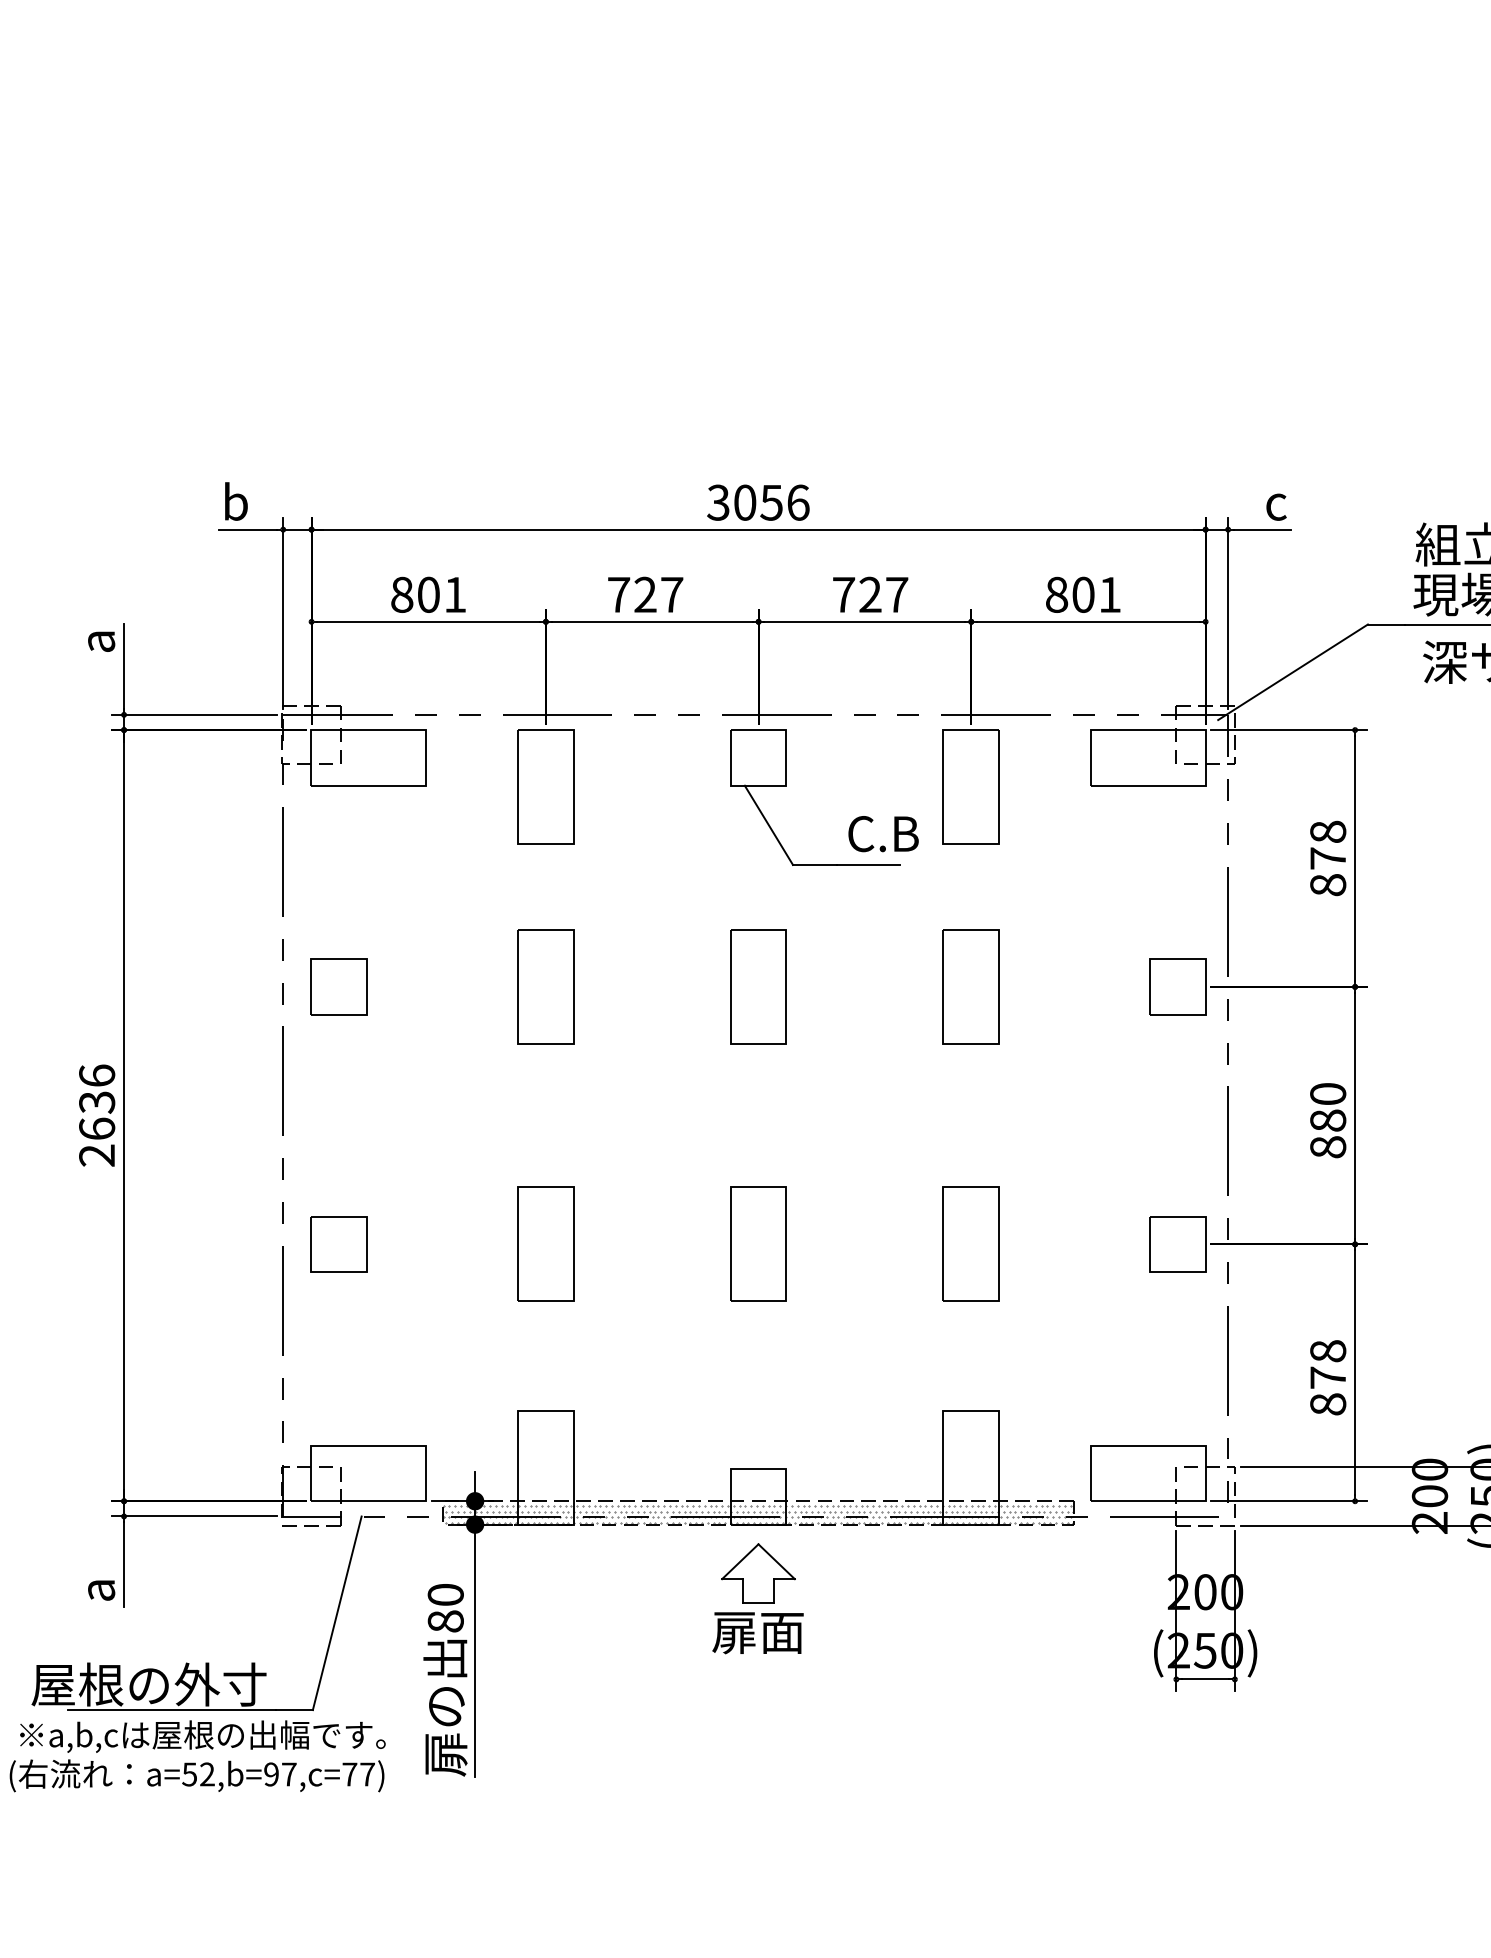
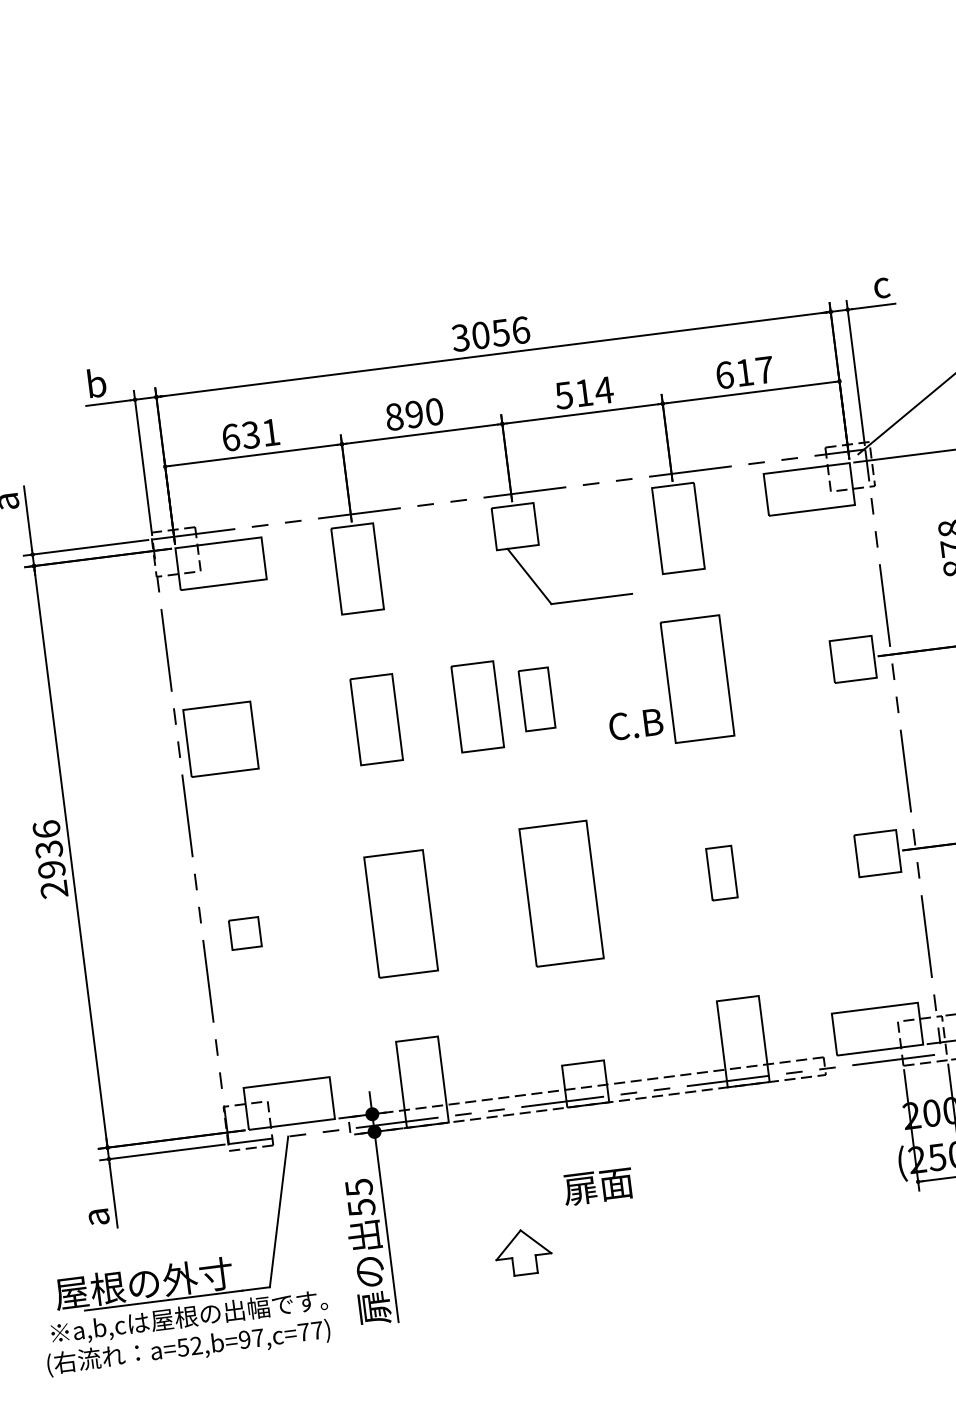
text: (415, 594) -> (240, 436), 801 -> 631
text: (645, 594) -> (414, 414), 727 -> 890
text: (870, 594) -> (584, 392), 727 -> 514
text: (1083, 594) -> (744, 372), 801 -> 617
text: (883, 834) -> (636, 724), moved
part: (338, 986) -> (220, 739), size x1.6
part: (679, 986) -> (477, 706), added
part: (758, 986) -> (537, 699), size x0.7
part: (970, 986) -> (696, 678), size x1.4
text: (97, 1128) -> (52, 869), 2636 -> 2936
part: (545, 1243) -> (400, 913), size x1.4
part: (758, 1243) -> (561, 892), size x1.6
part: (970, 1243) -> (721, 872), size x0.6
part: (338, 1244) -> (244, 933), size x0.7
hatch: (758, 1514) -> (587, 1097), removed
part: (758, 1573) -> (523, 1252), moved
text: (445, 1608) -> (360, 1197), 80 -> 55

